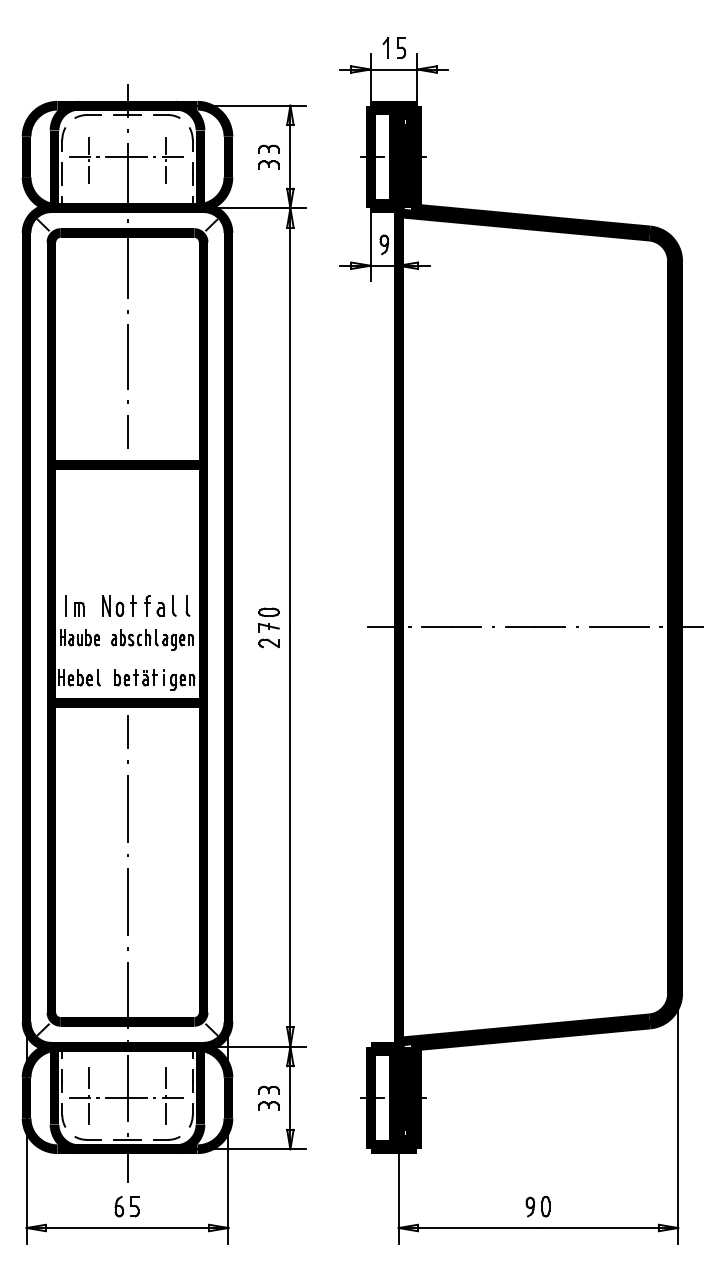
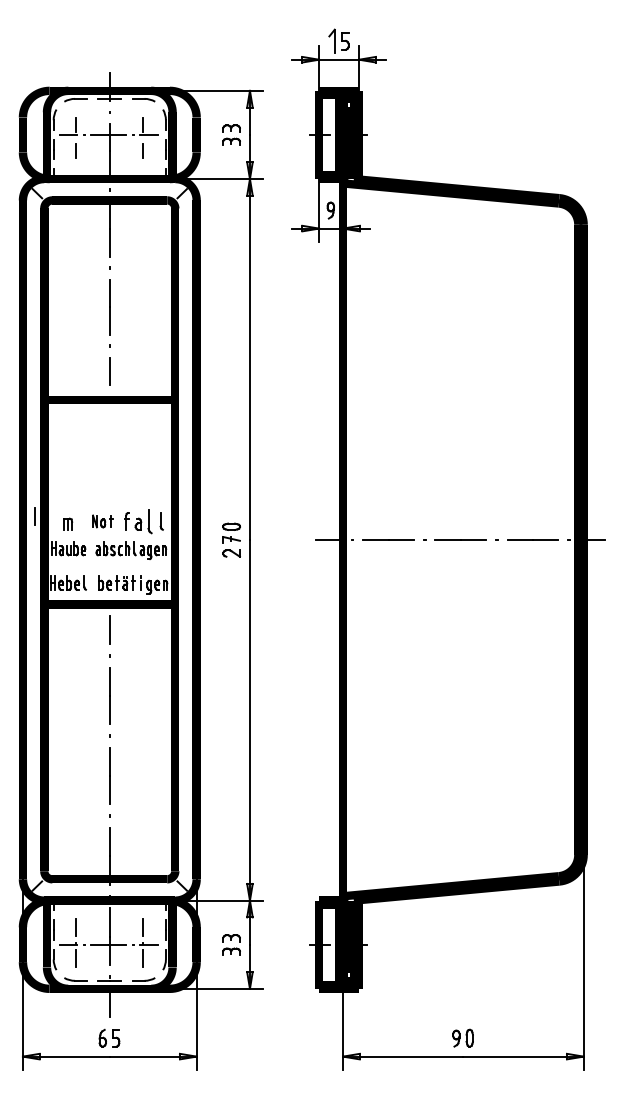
part: (385, 47) -> (331, 40), size x1.4
line: (65, 605) -> (34, 515), moved
part: (119, 605) -> (102, 520), size x0.7
part: (174, 605) -> (150, 520), size x1.4

